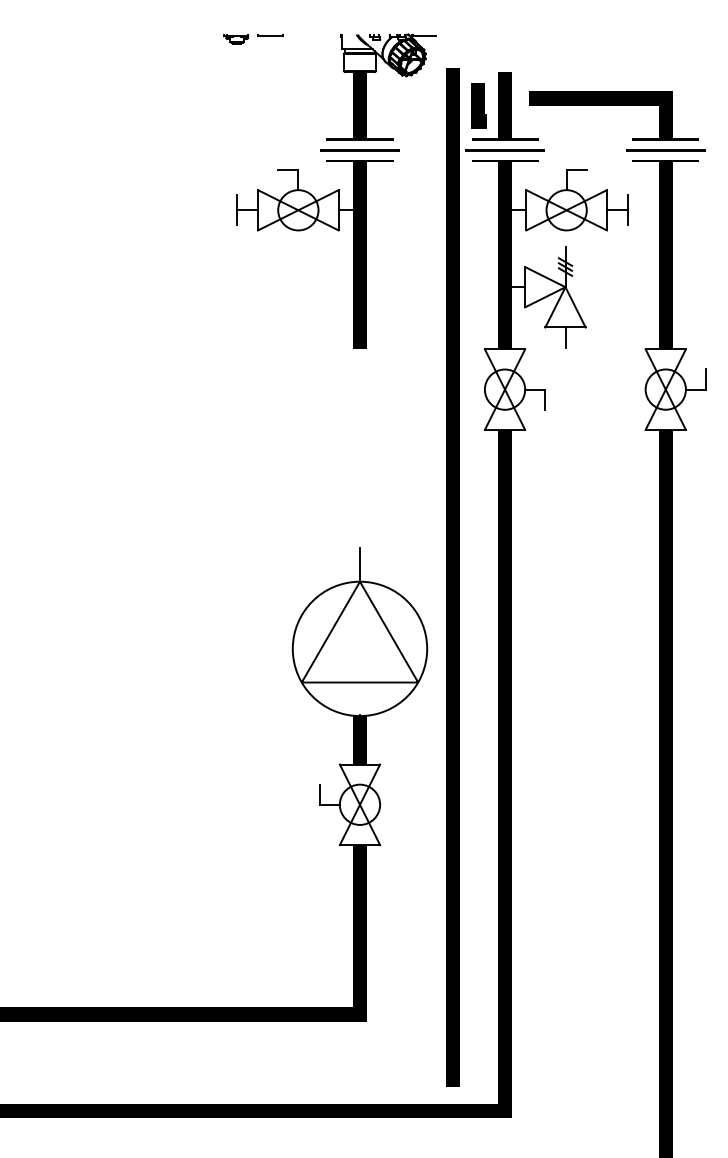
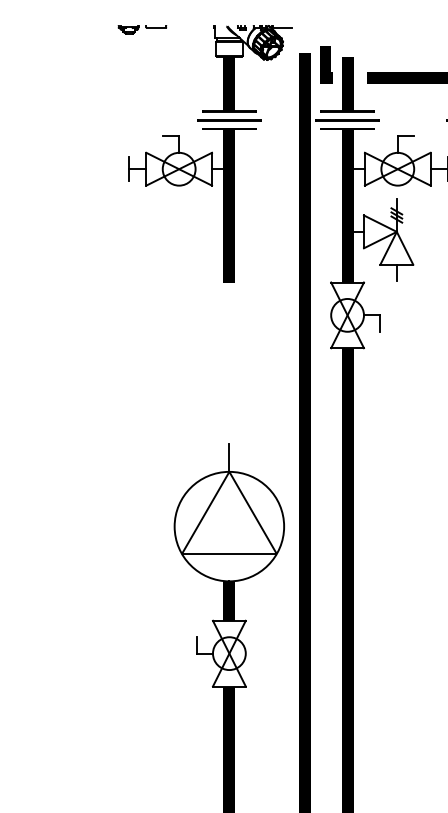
line: (478, 105) -> (325, 65), moved

